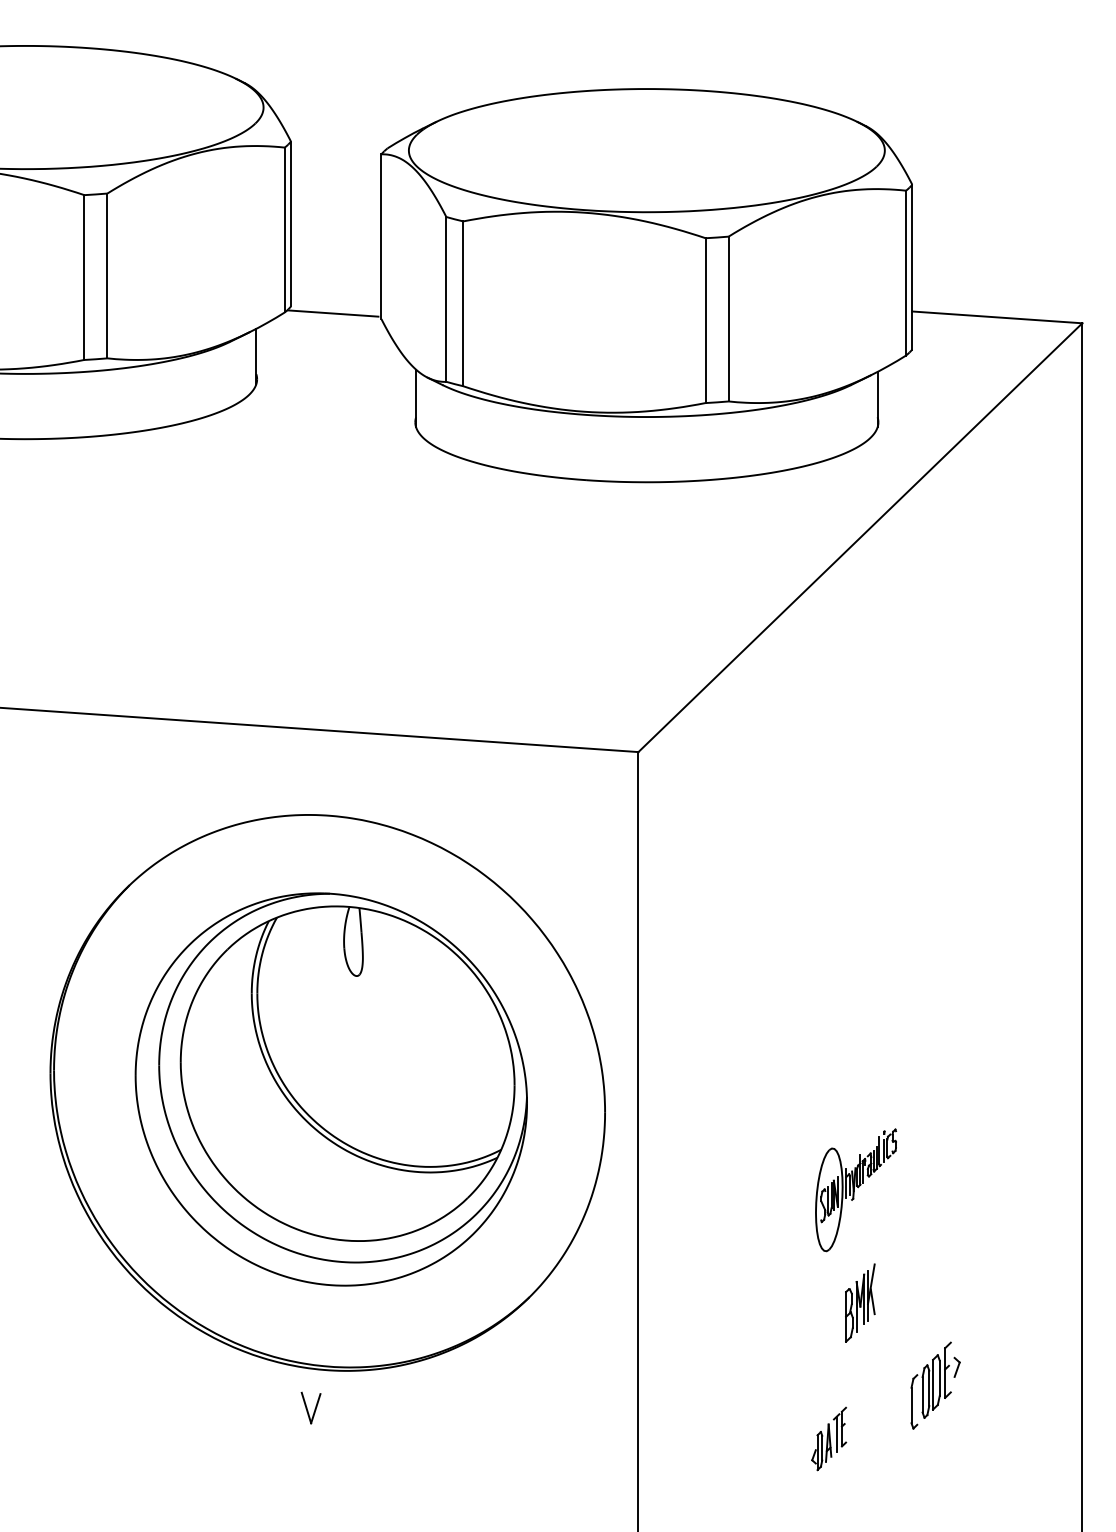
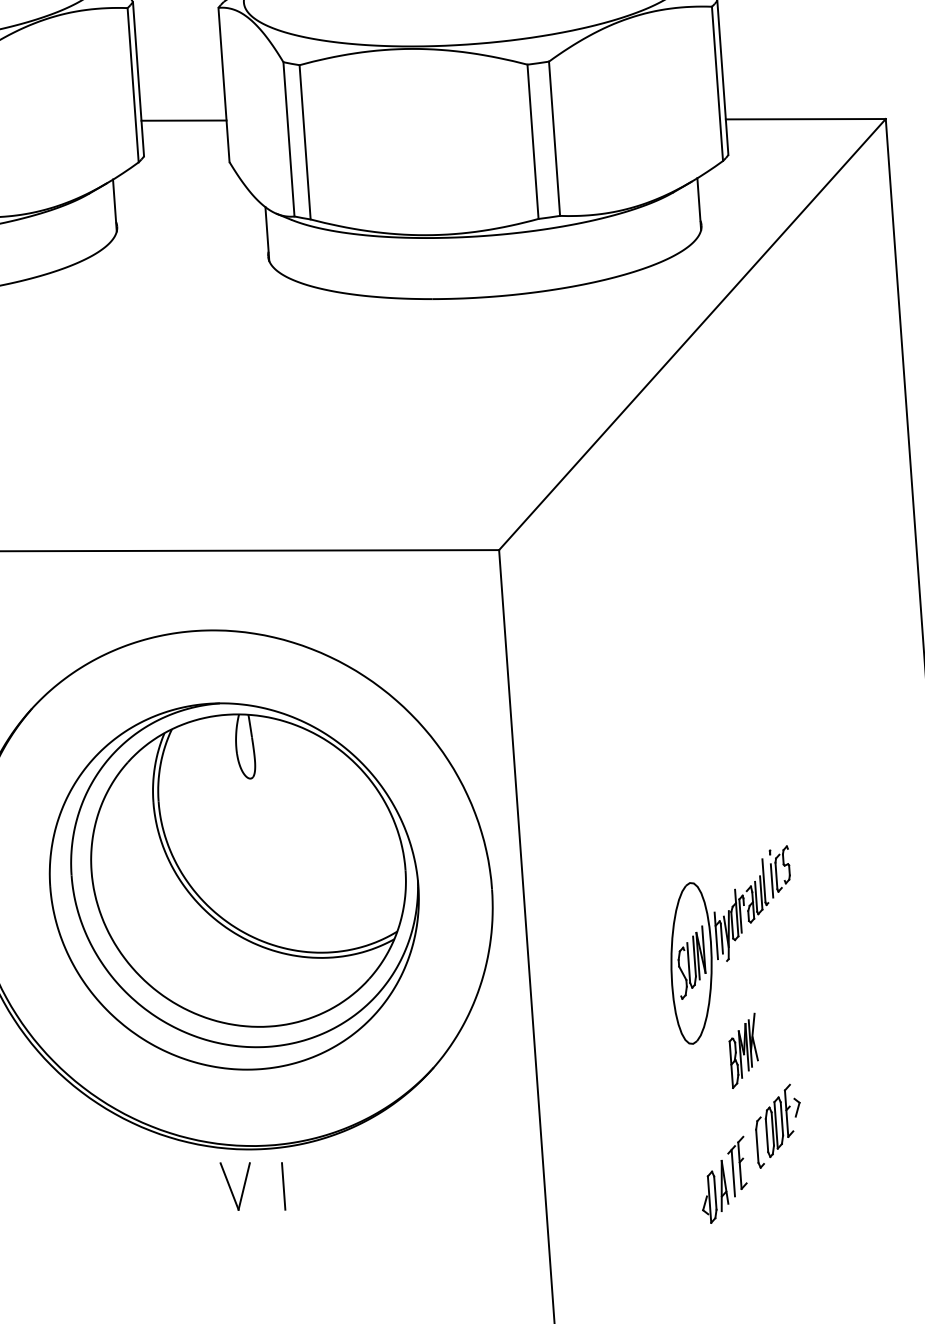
line: (333, 313) -> (184, 120), moved
part: (855, 1190) -> (731, 945), size x1.67
part: (935, 1385) -> (778, 1125), moved
part: (310, 1407) -> (236, 1185), size x1.67
line: (360, 1411) -> (283, 1185), added
part: (828, 1438) -> (723, 1179), size x1.43

